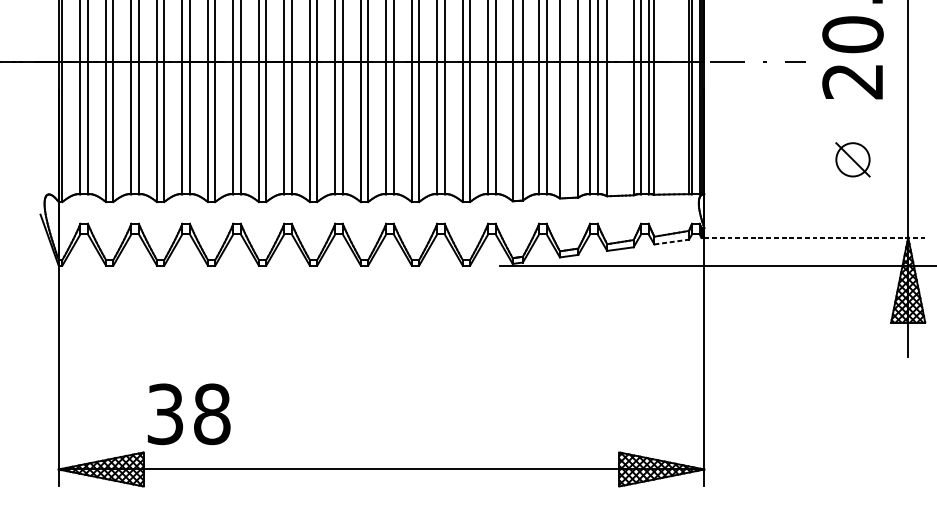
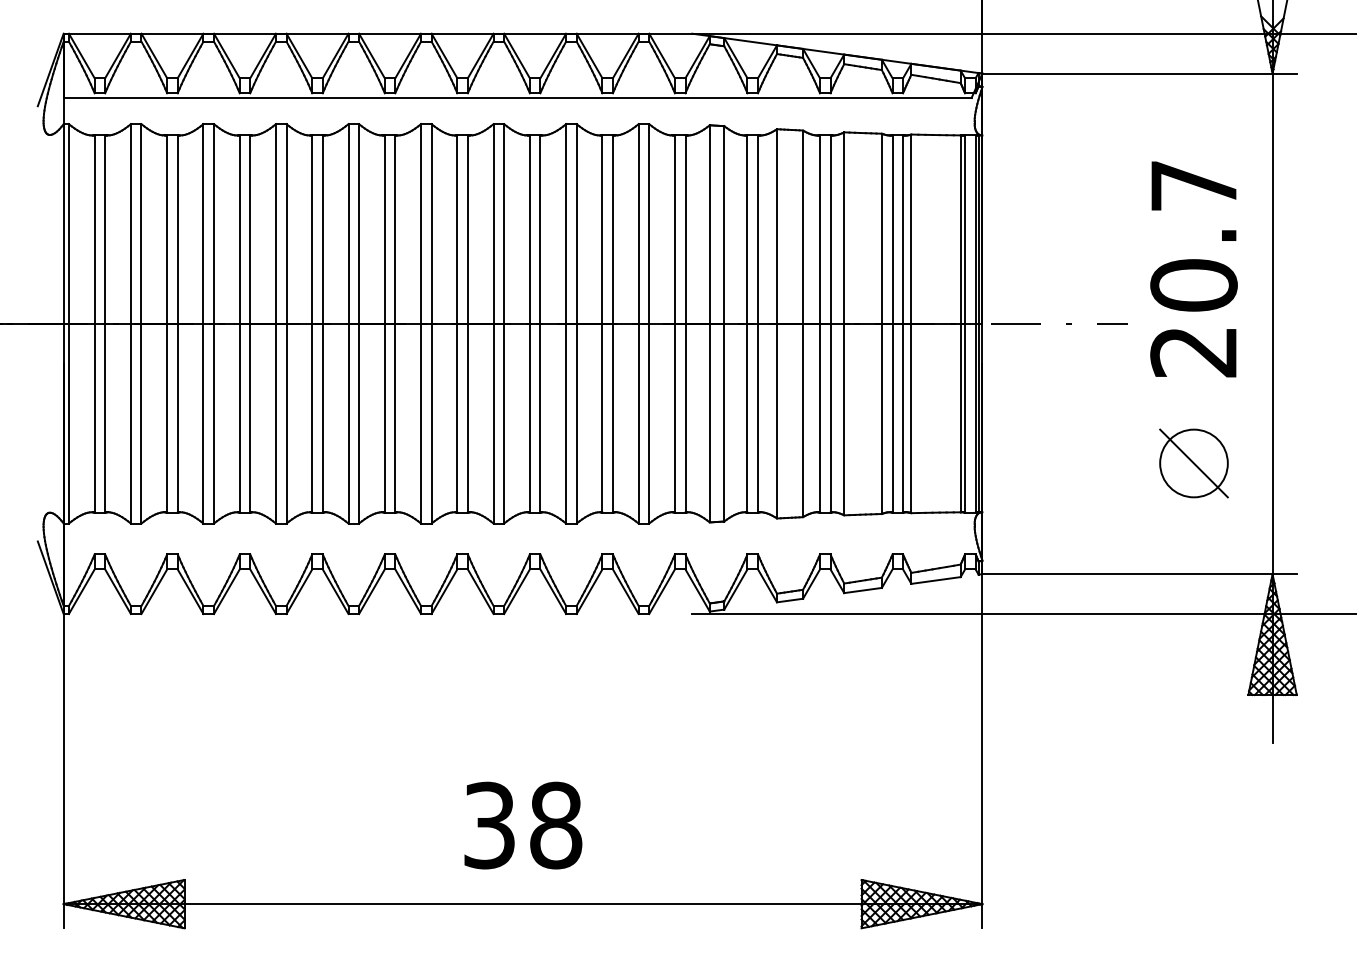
part: (852, 159) -> (1193, 463), size x1.43
line: (815, 237) -> (1140, 574), dashed -> solid
line: (672, 242) -> (936, 580), dashed -> solid
text: (189, 414) -> (523, 825), moved

